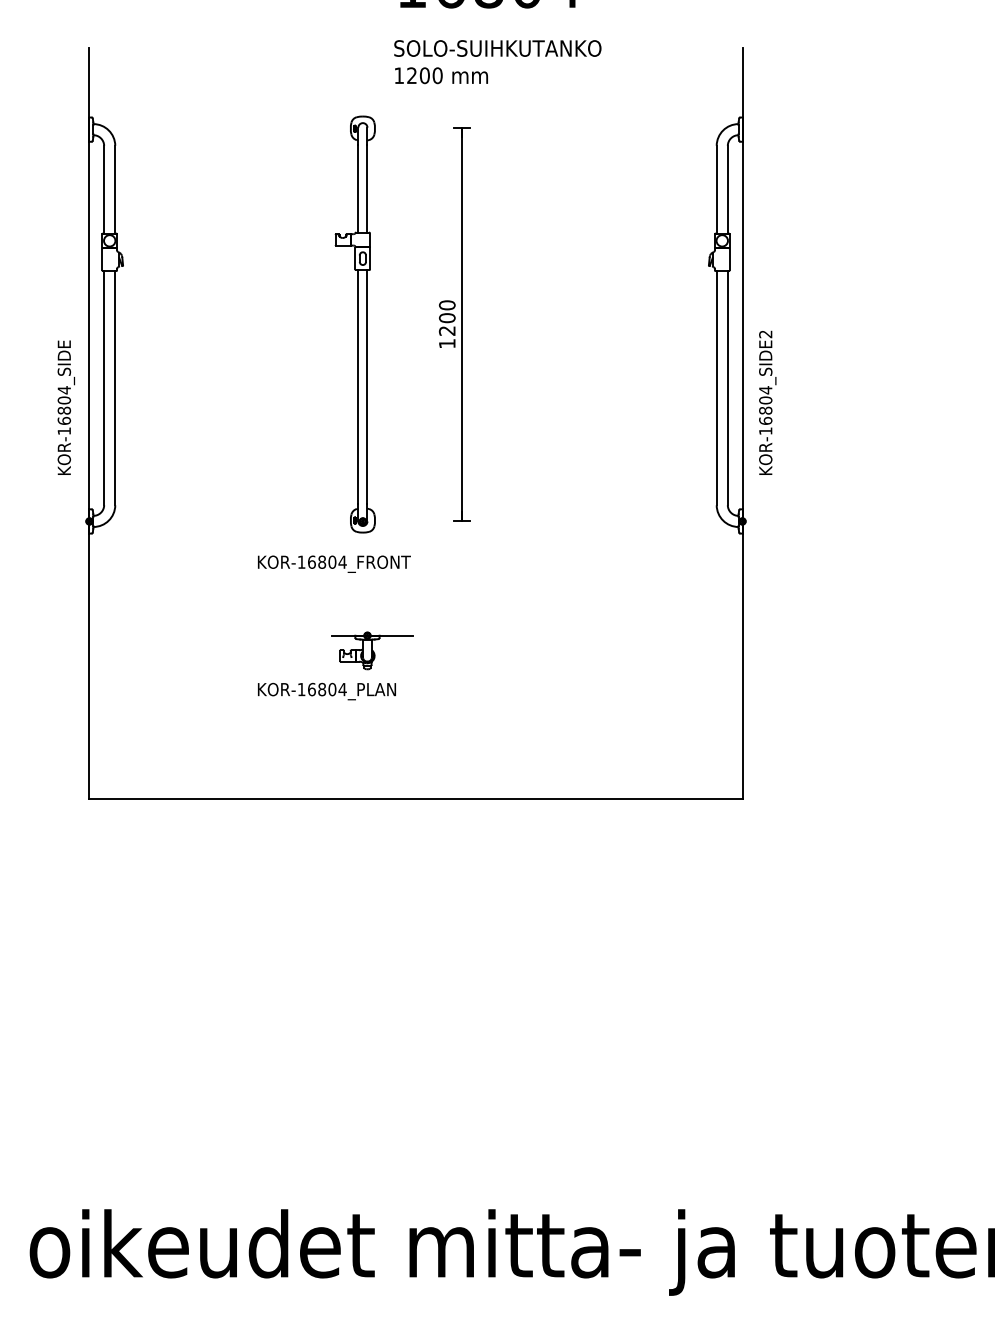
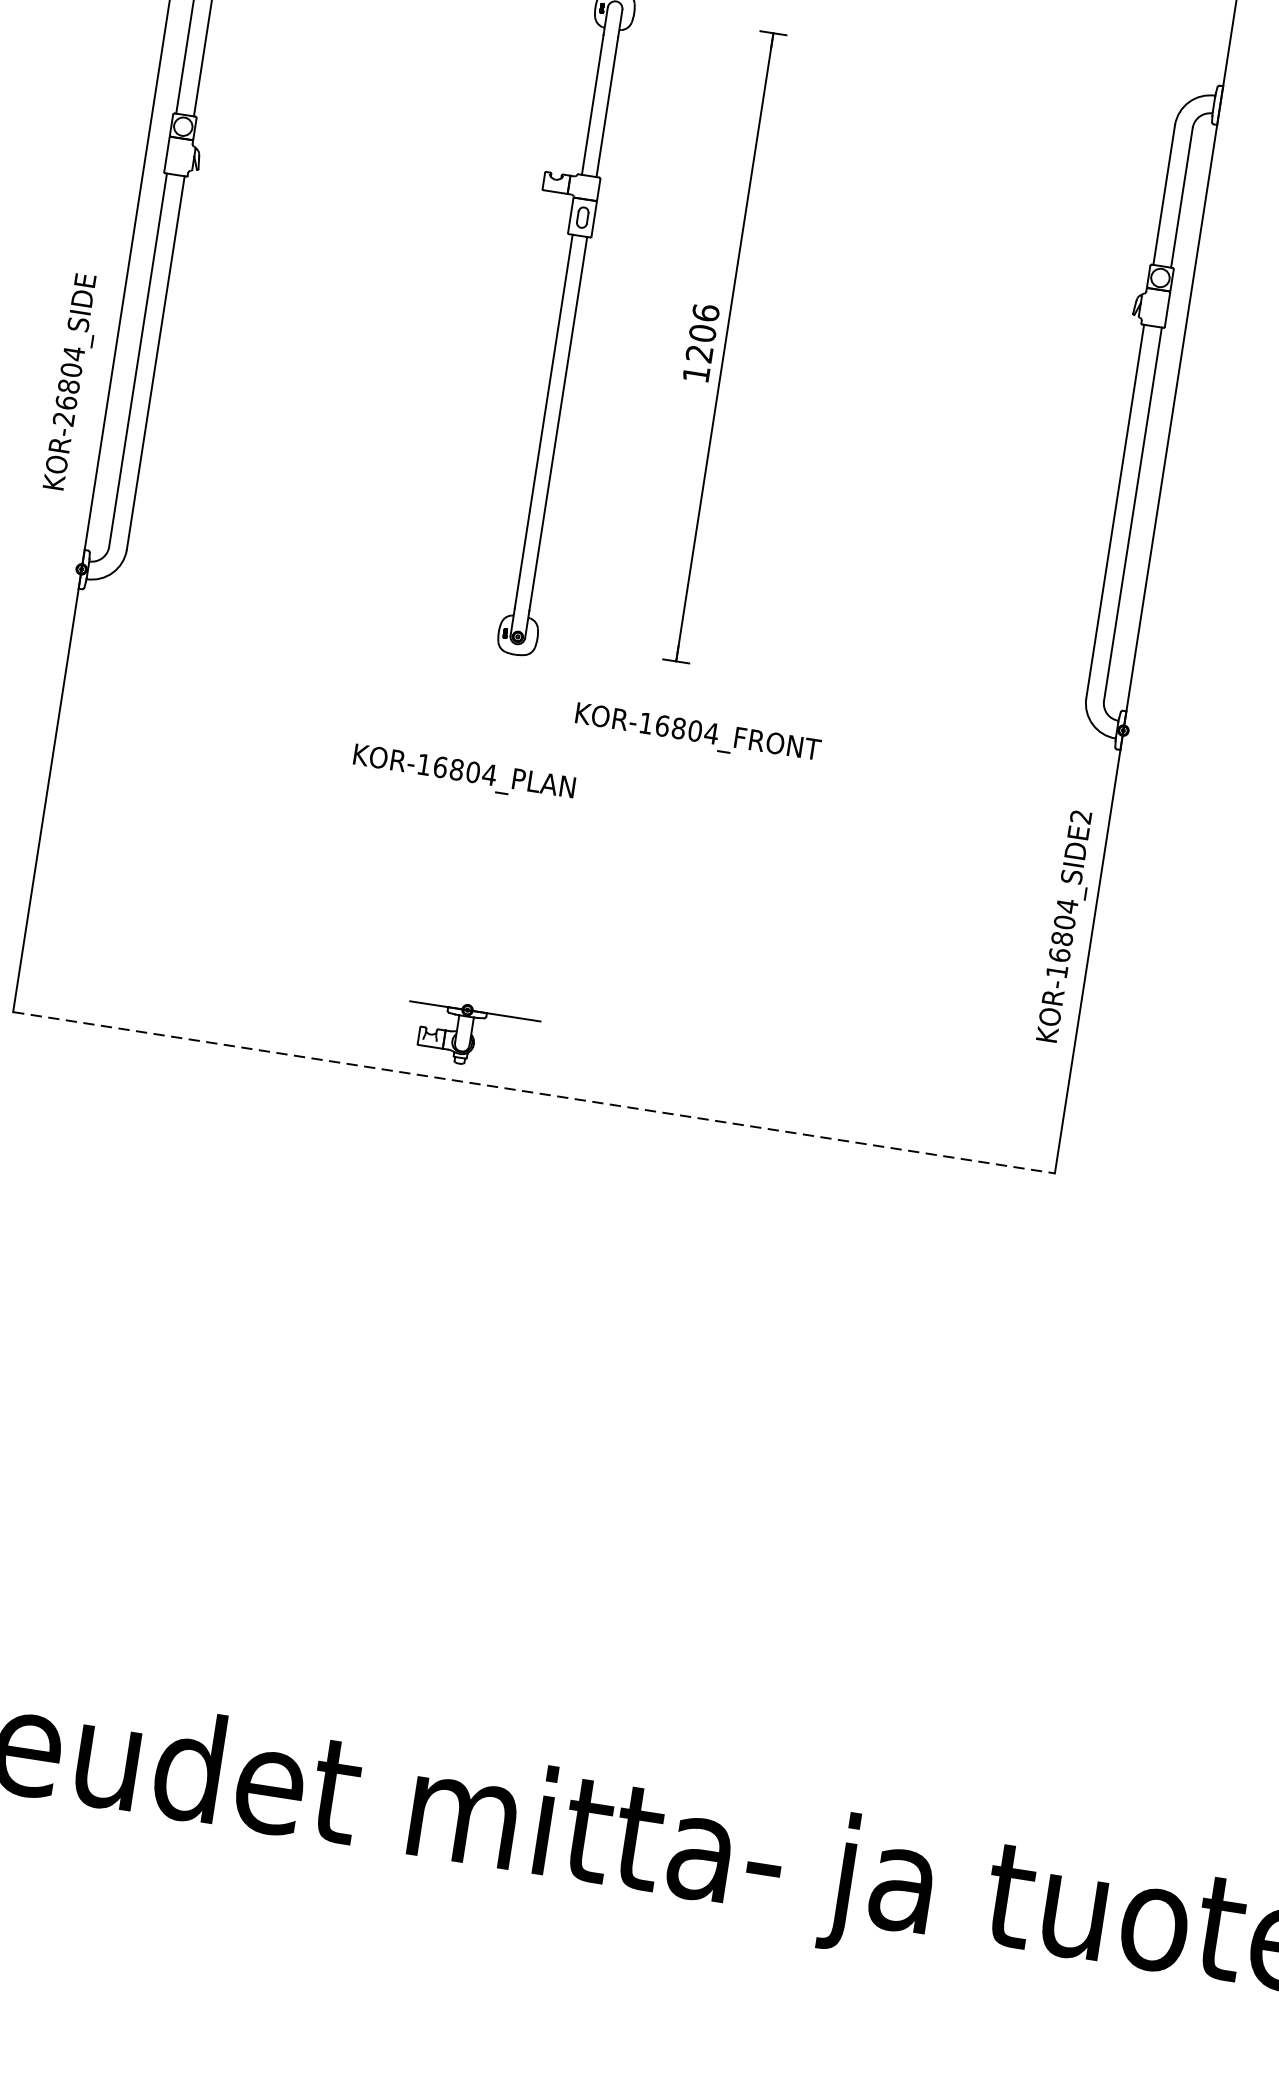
text: (447, 305) -> (706, 313), 1200 -> 1206
text: (767, 402) -> (1067, 926), moved
text: (63, 431) -> (62, 419), KOR-16804_SIDE -> KOR-26804_SIDE
text: (334, 563) -> (698, 733), moved
part: (372, 650) -> (471, 1034), moved
text: (326, 691) -> (463, 773), moved
line: (416, 798) -> (534, 1092), solid -> dashed

